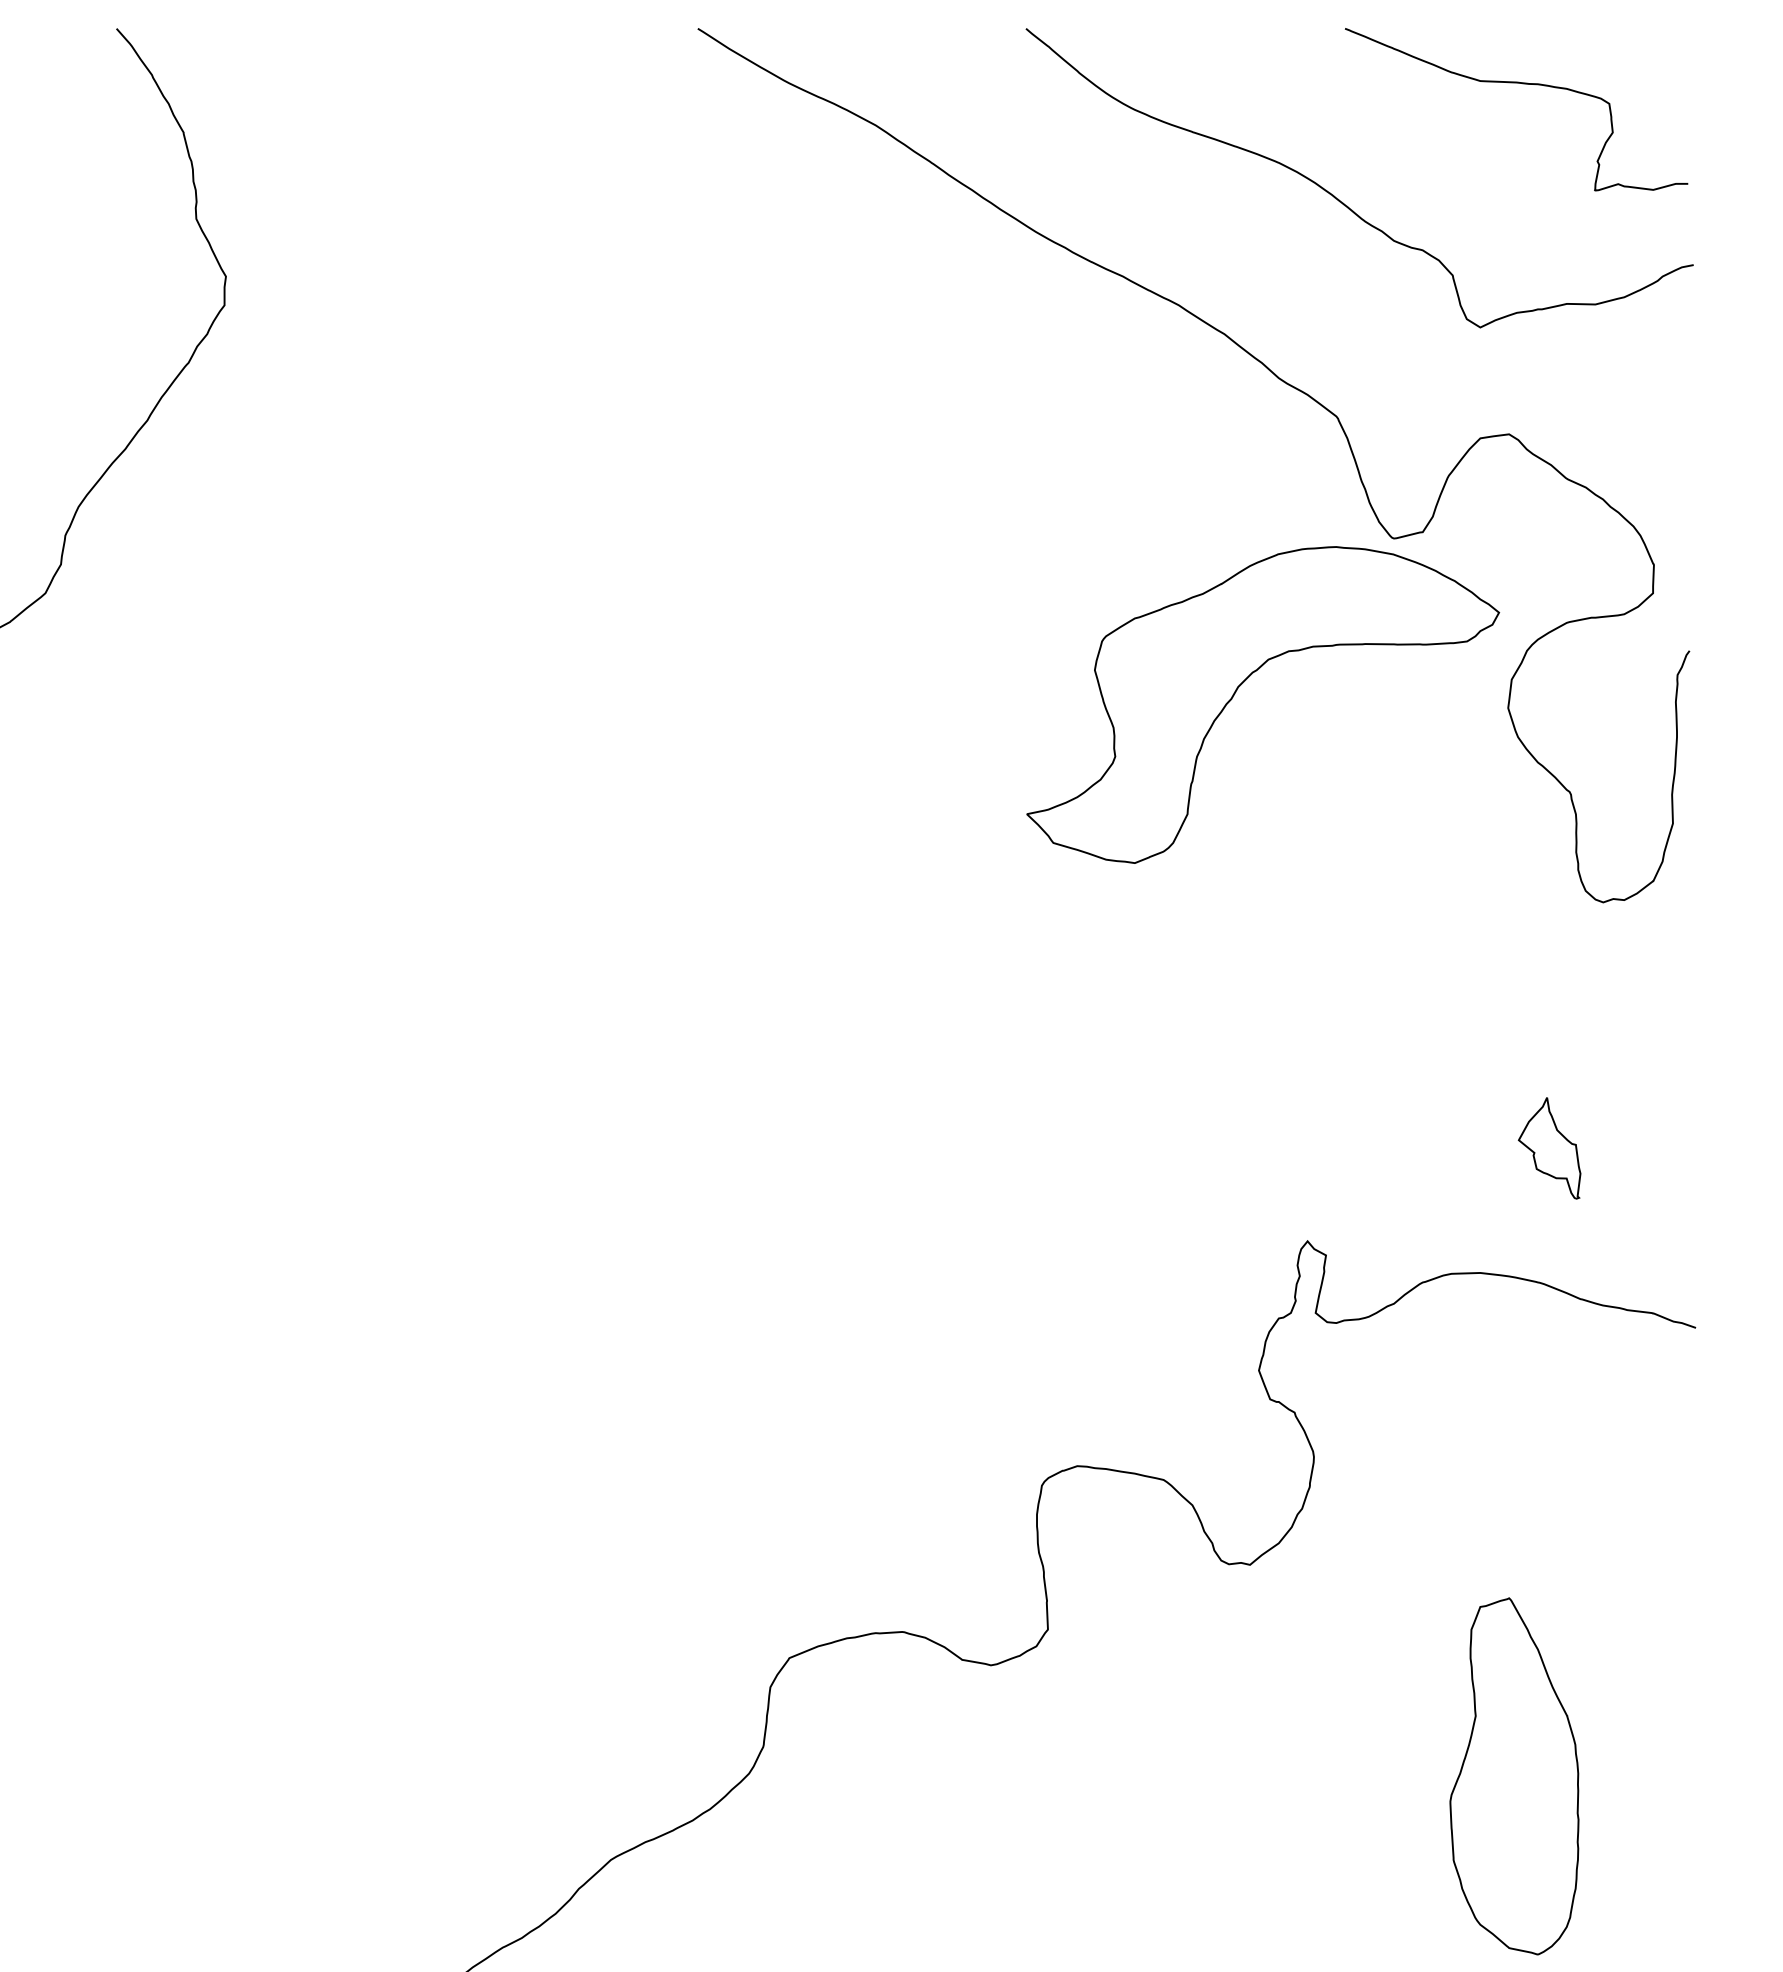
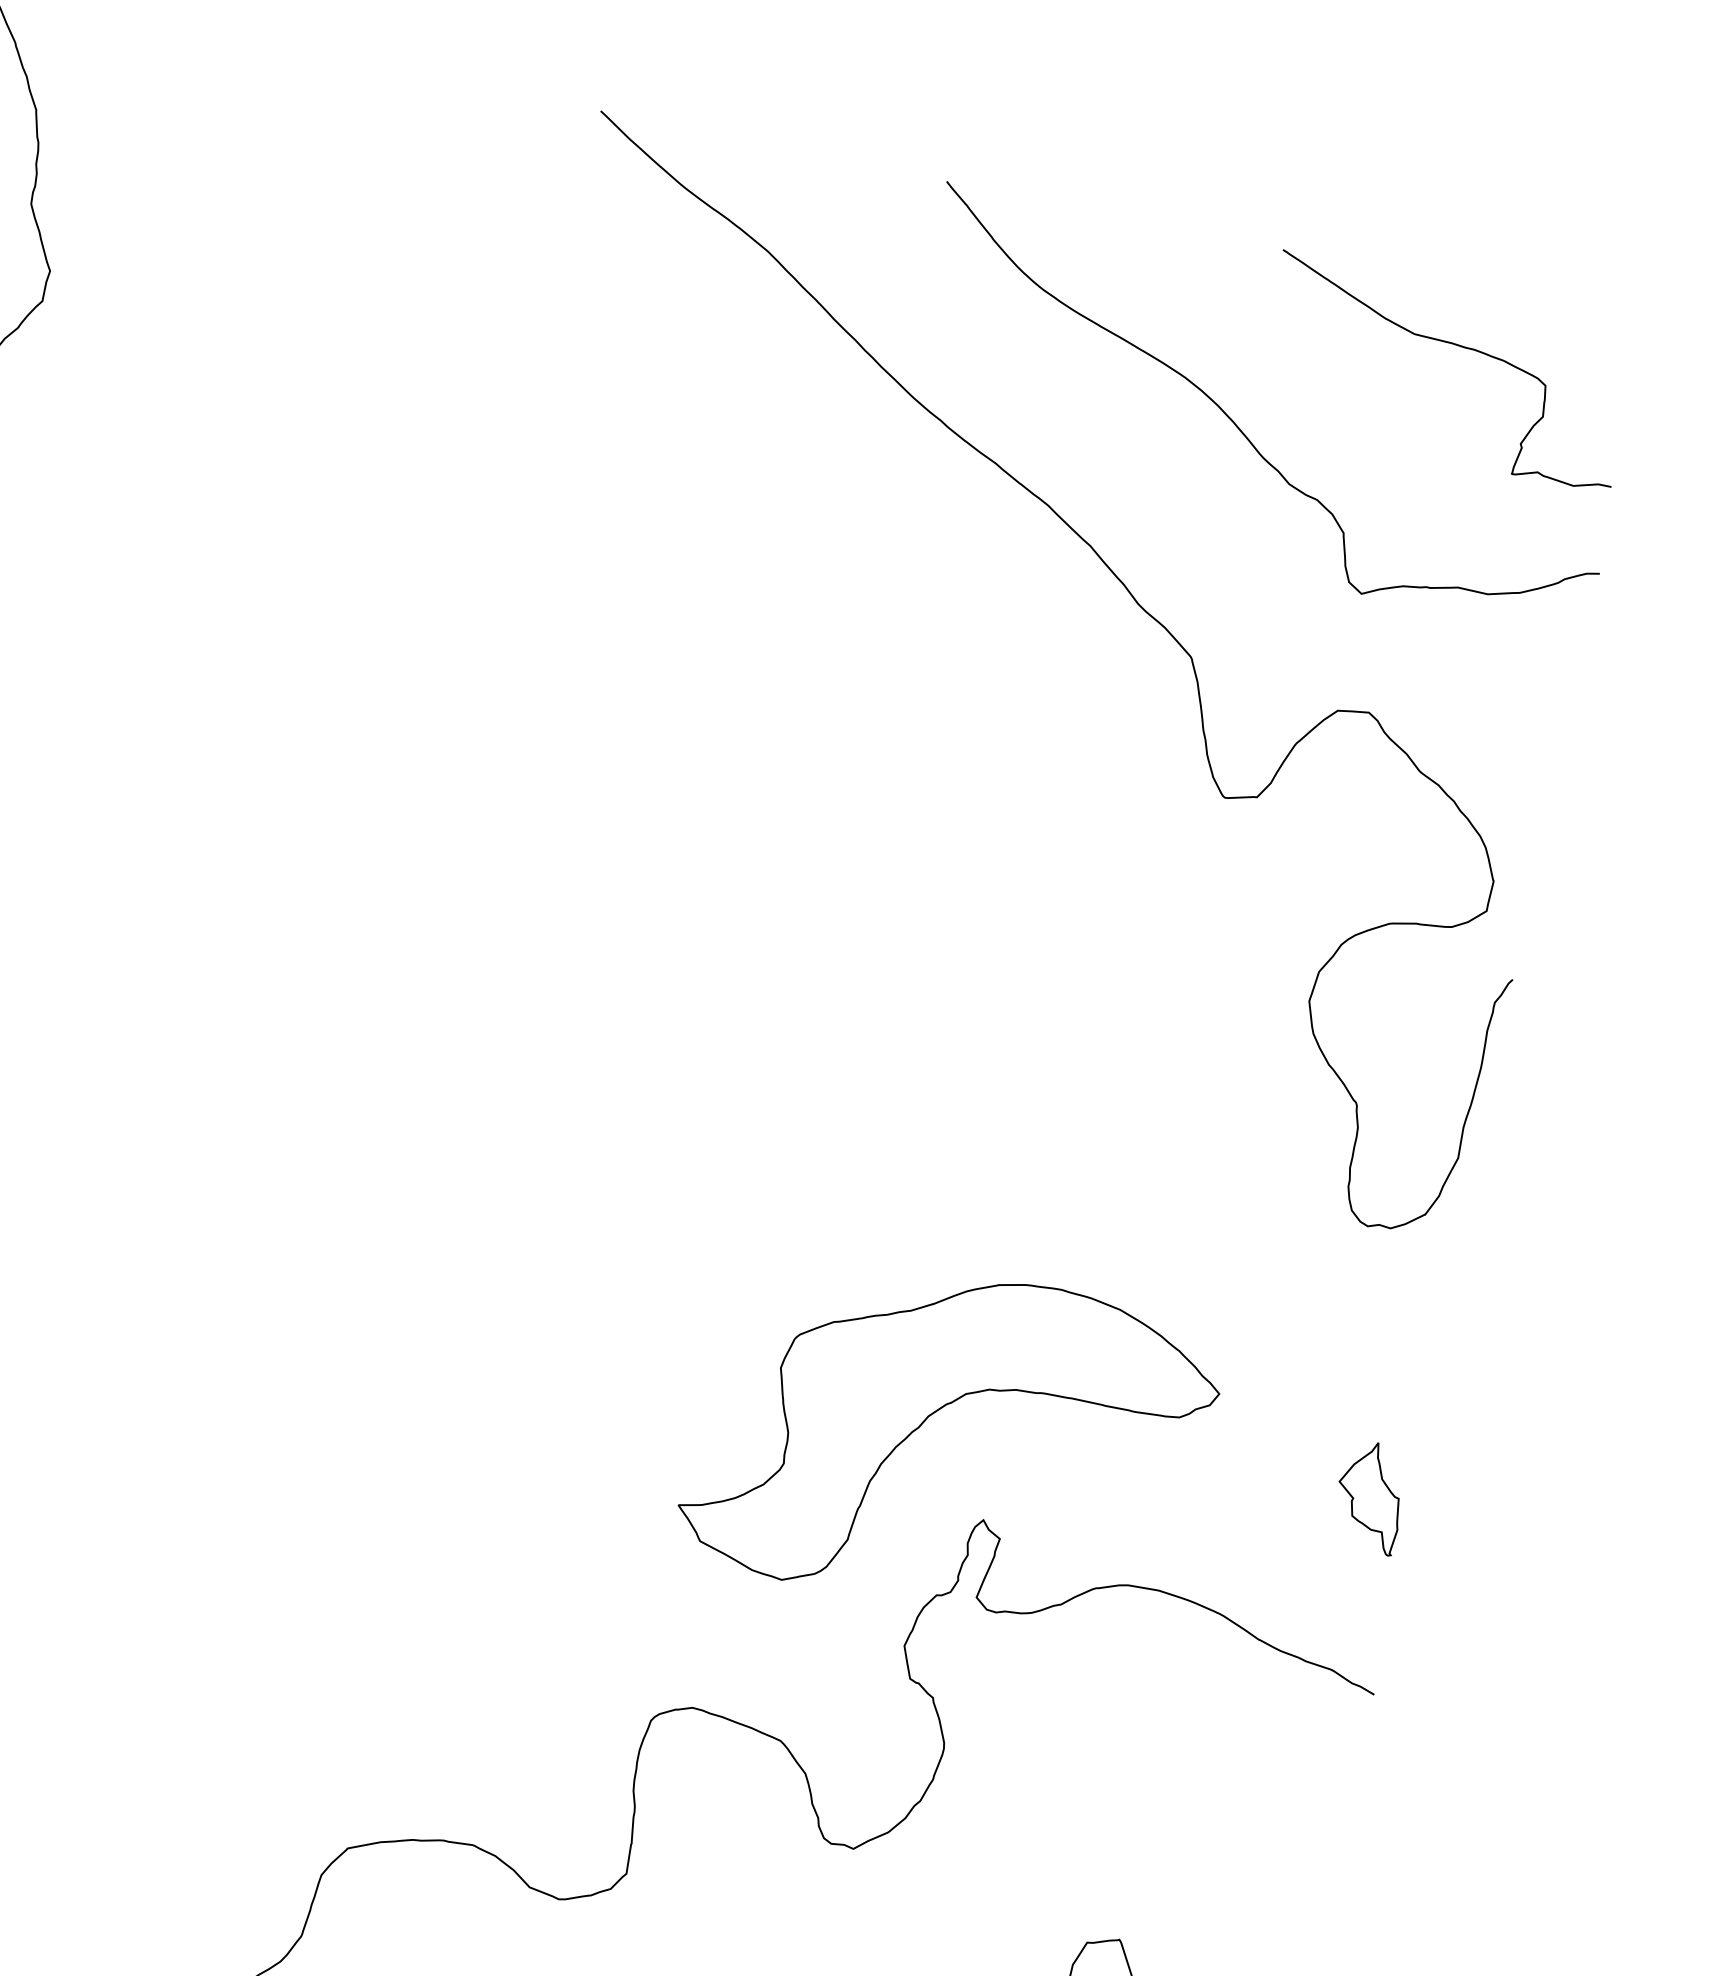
part: (1243, 683) -> (934, 1413), moved
part: (1549, 1148) -> (1370, 1496), moved

